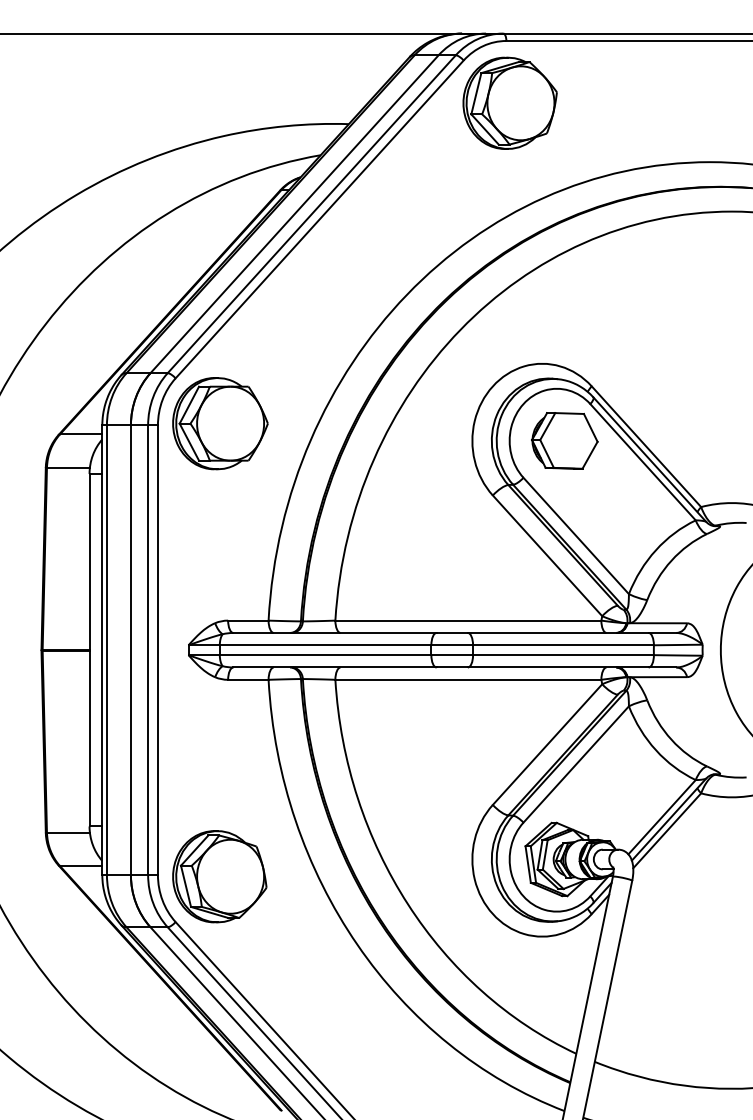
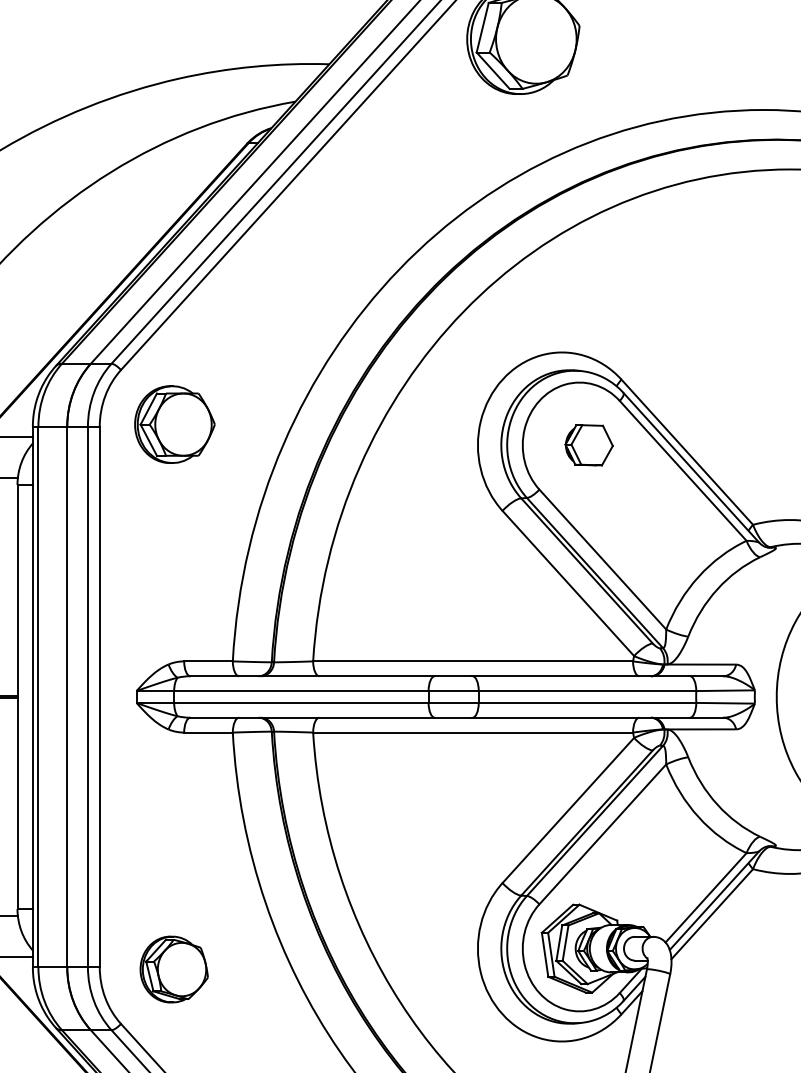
part: (220, 423) -> (174, 424), size x0.7
part: (564, 440) -> (588, 444), size x0.6
part: (219, 876) -> (173, 969), size x0.6

